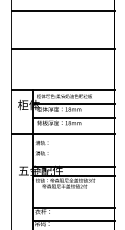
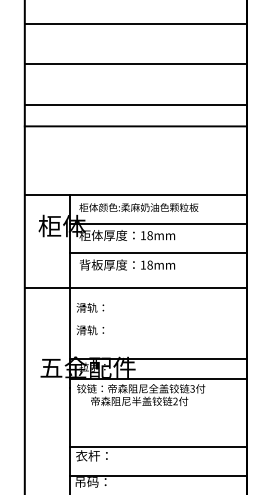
line: (63, 29) -> (136, 63), added
line: (62, 58) -> (134, 125), added

